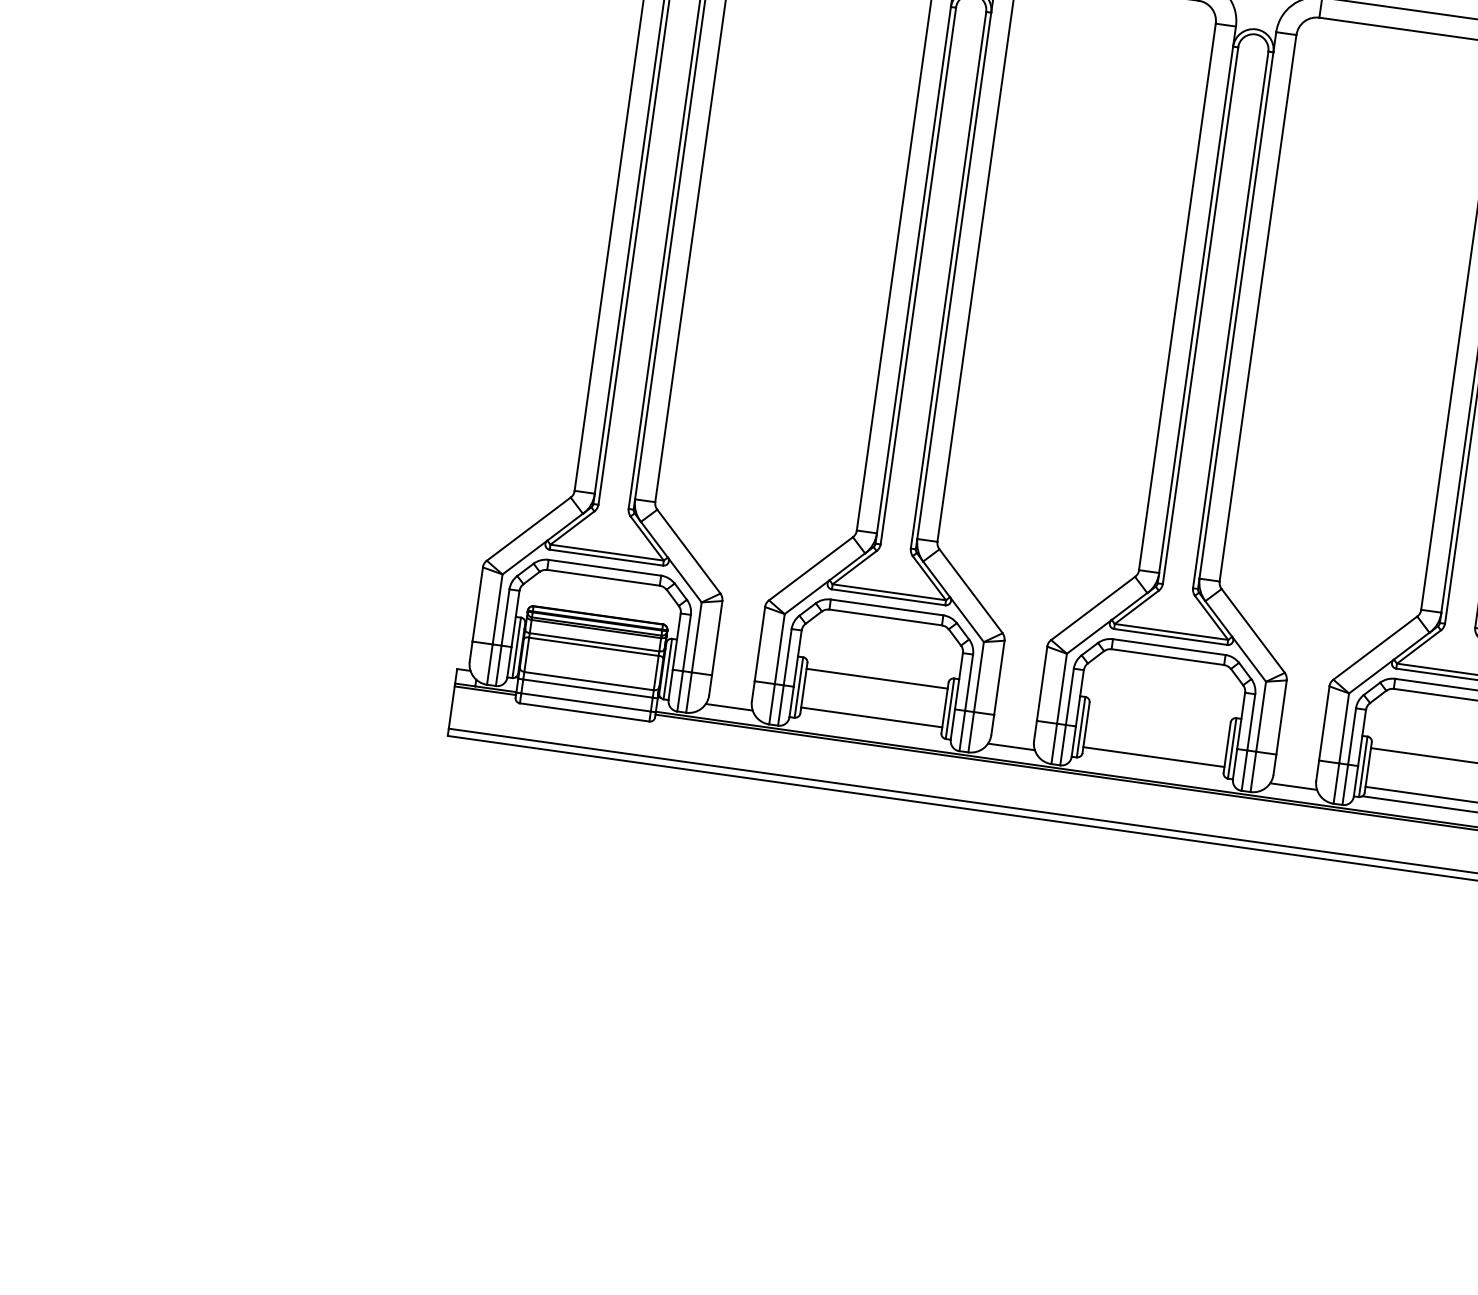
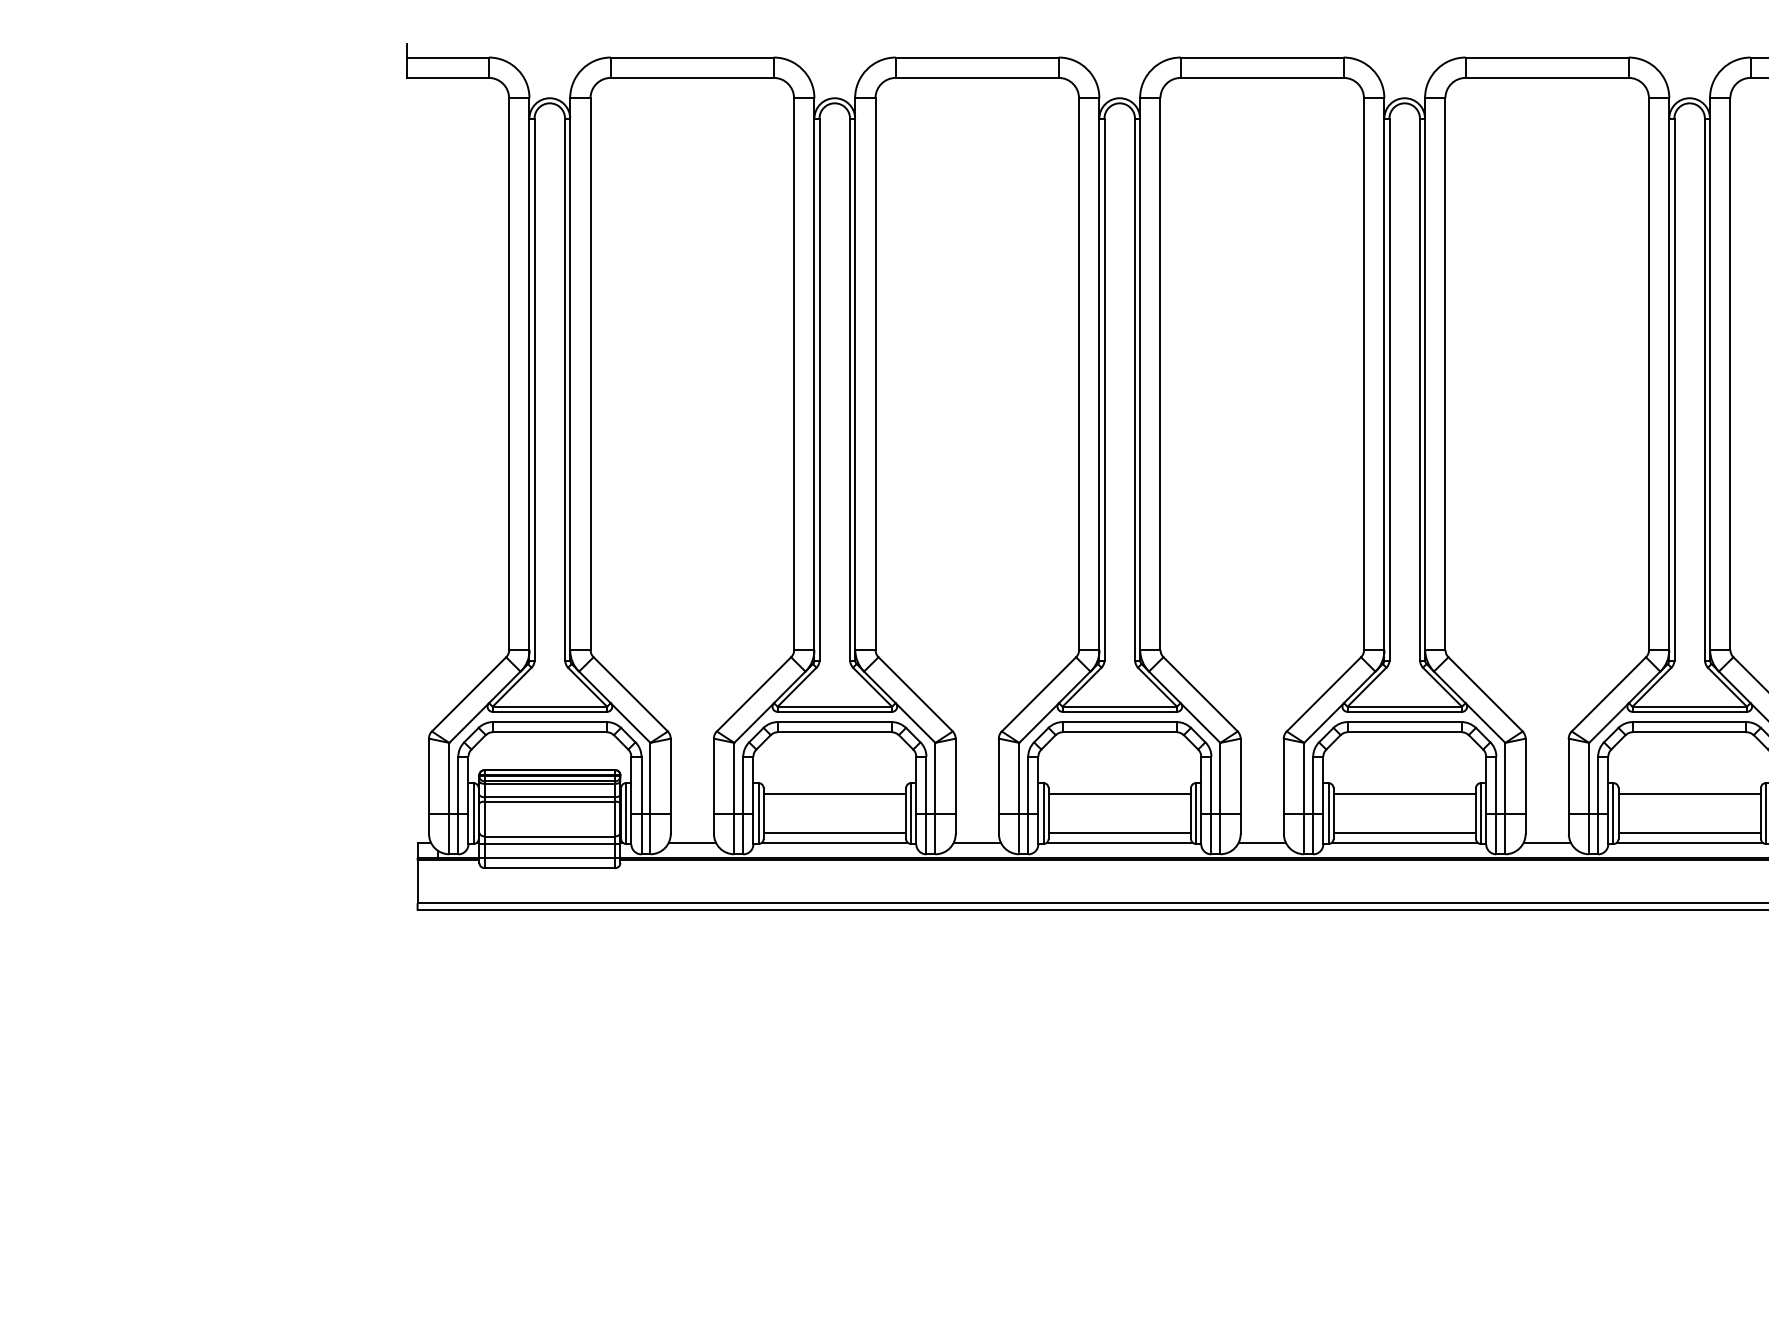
line: (1158, 718) -> (1119, 794), added
line: (870, 726) -> (834, 842), added
line: (1152, 766) -> (1119, 842), added

